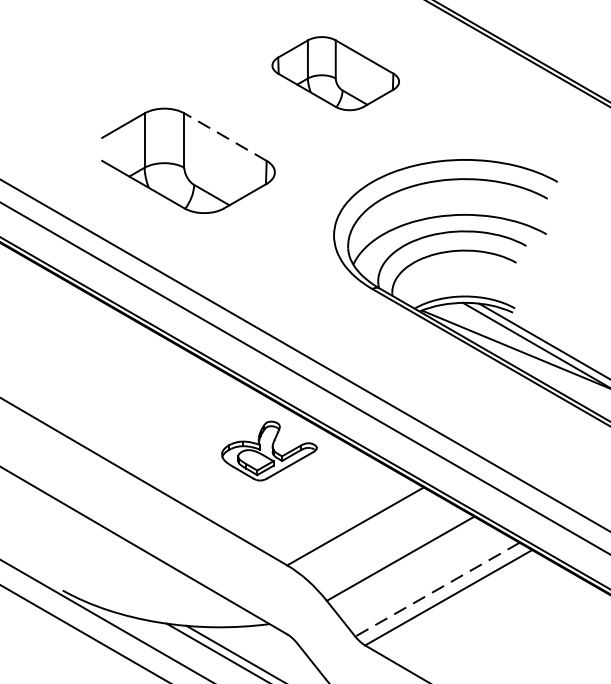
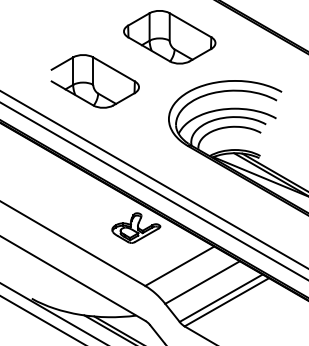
part: (335, 73) -> (169, 37), size x1.43
line: (224, 137) -> (113, 69), dashed -> solid
line: (438, 590) -> (221, 298), dashed -> solid

